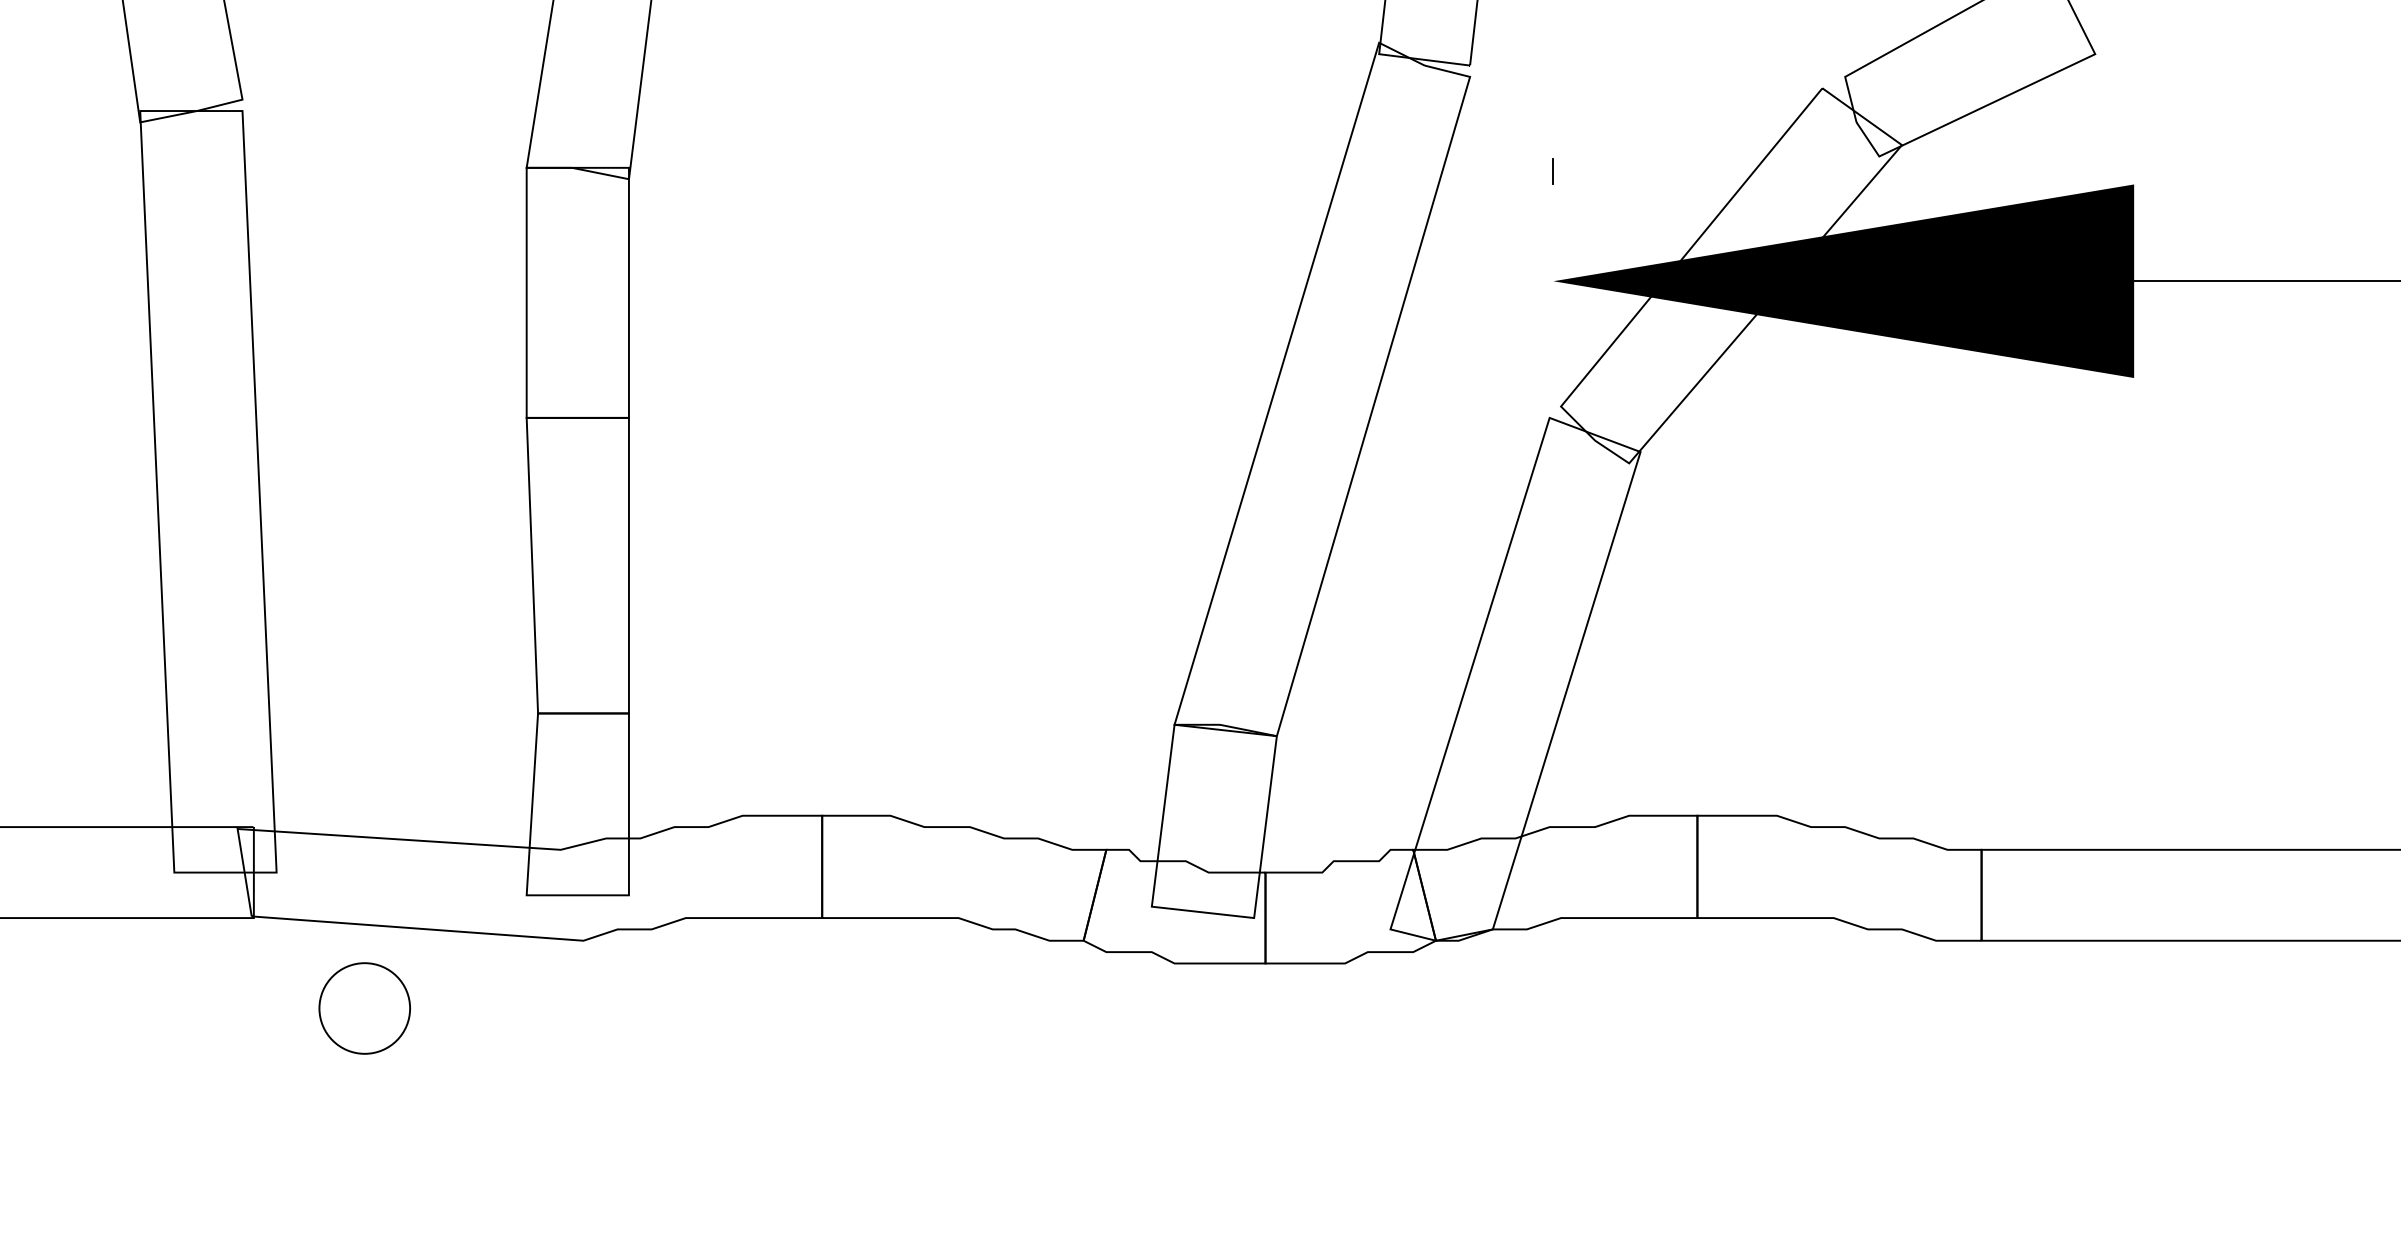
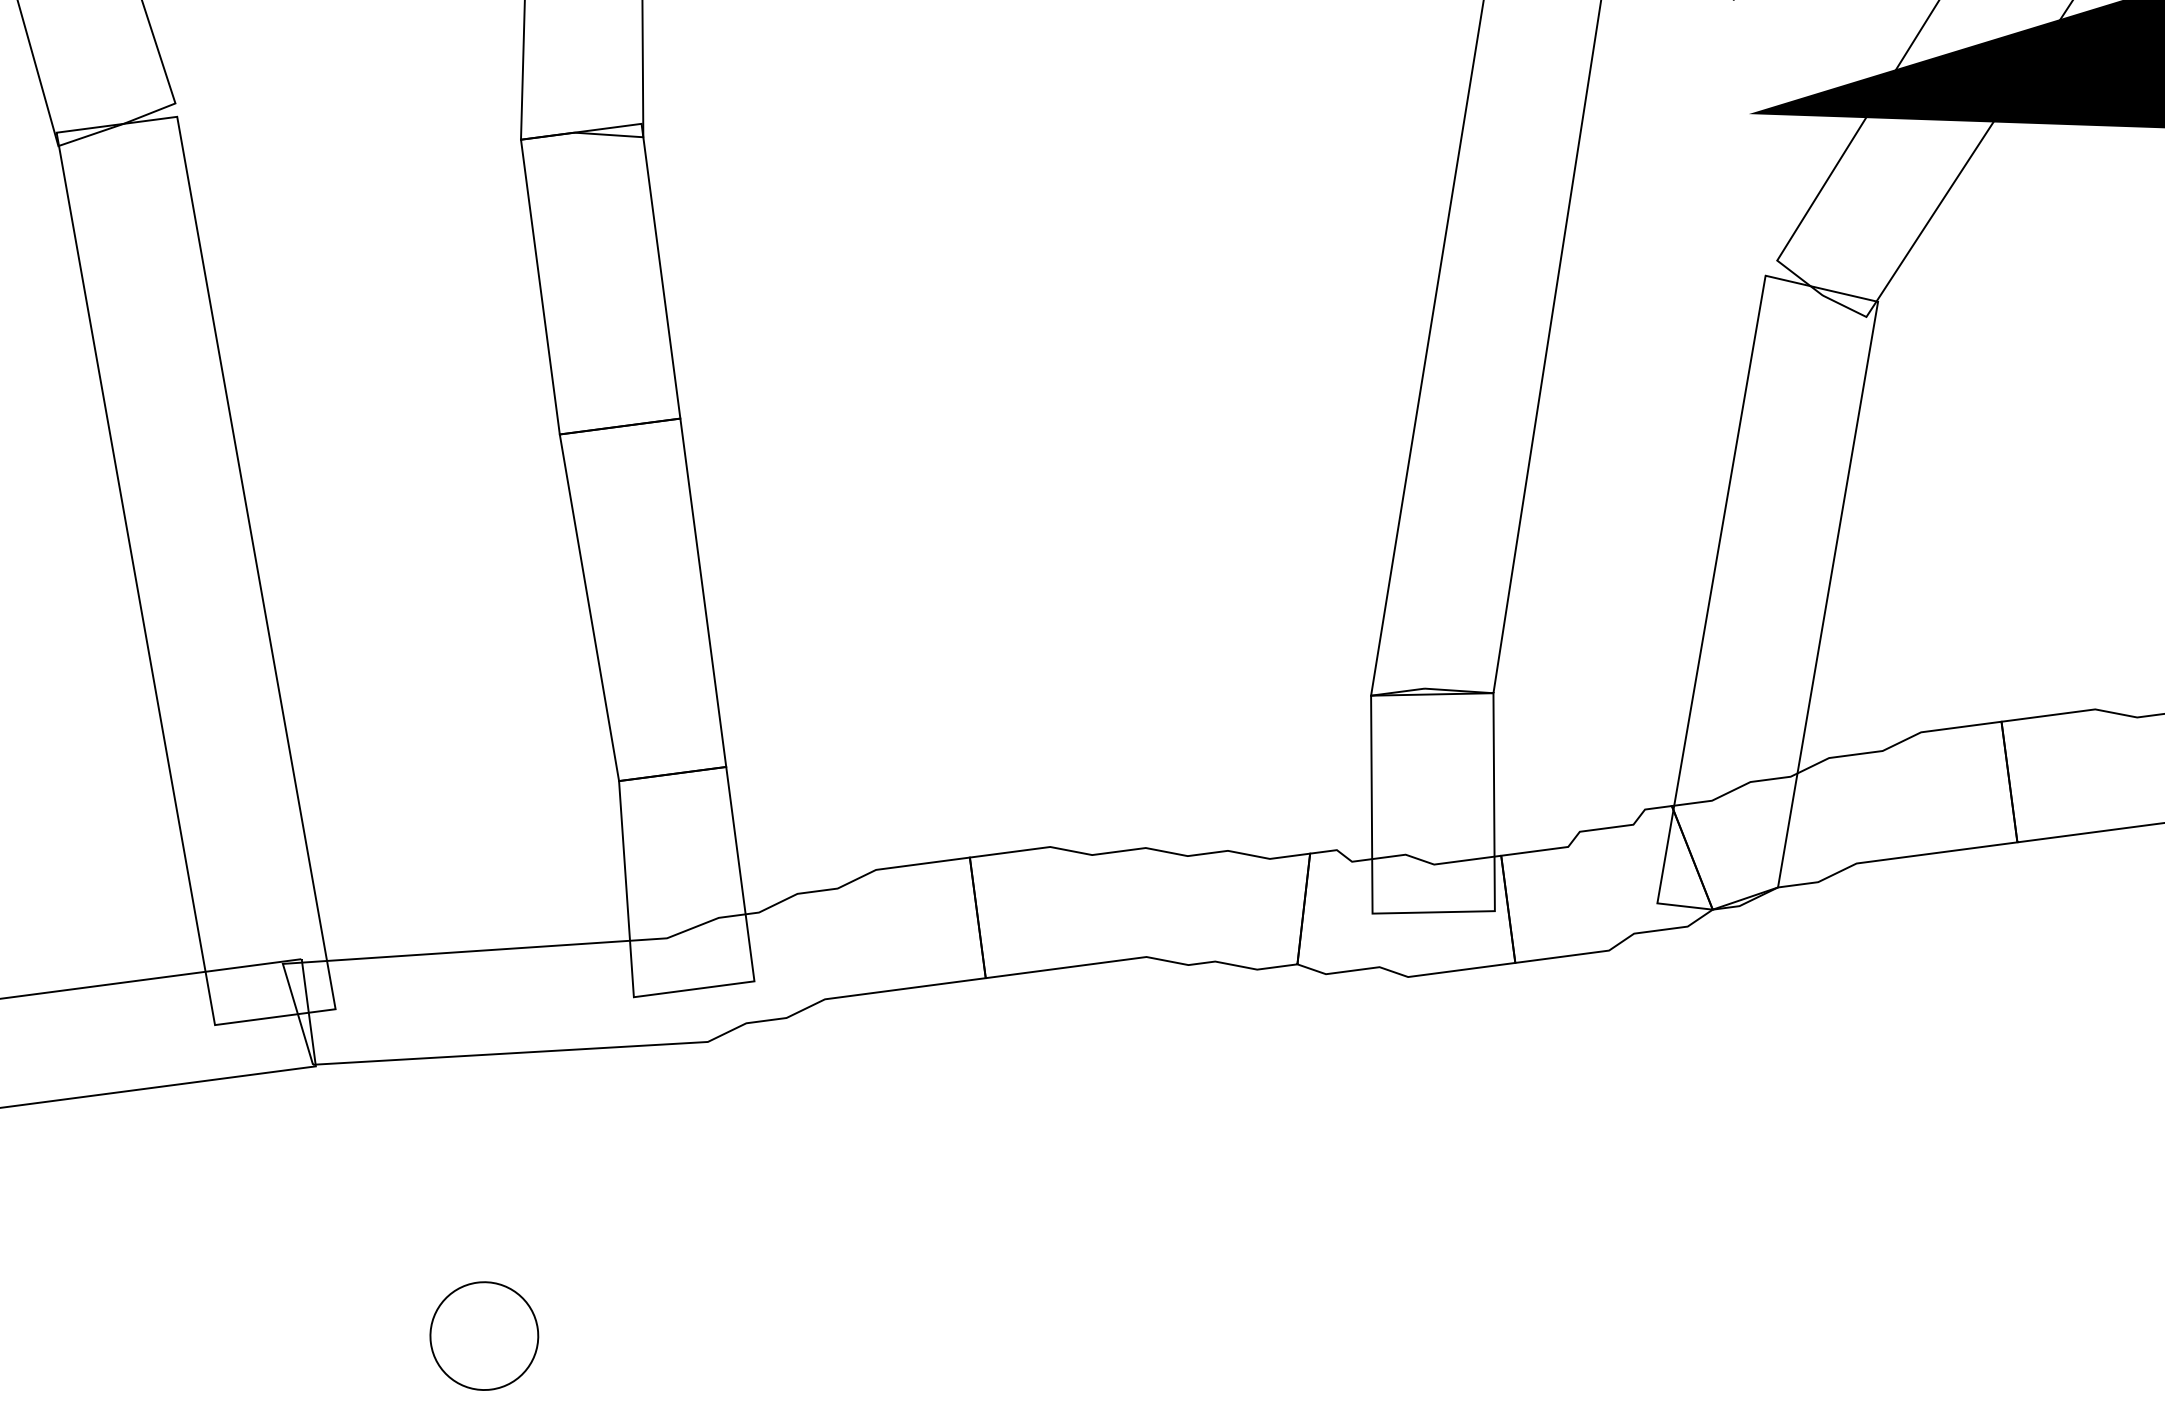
part: (364, 1008) -> (484, 1336), moved

